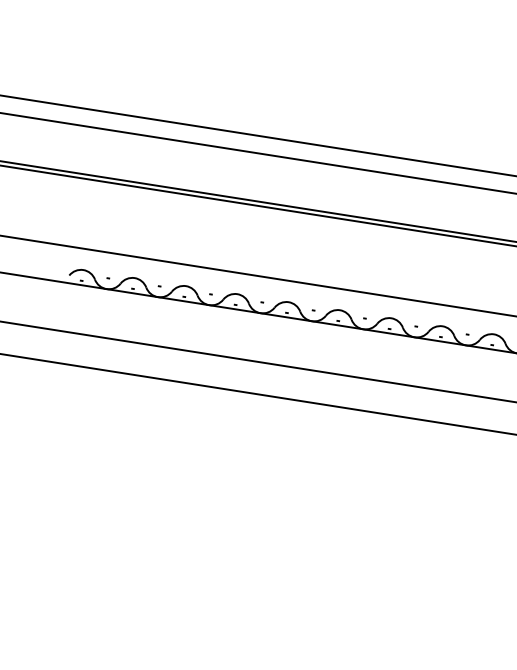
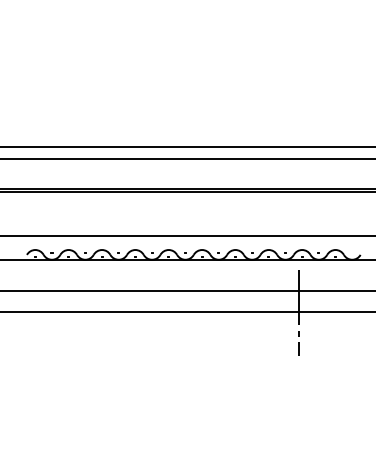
line: (474, 429) -> (299, 312), added

